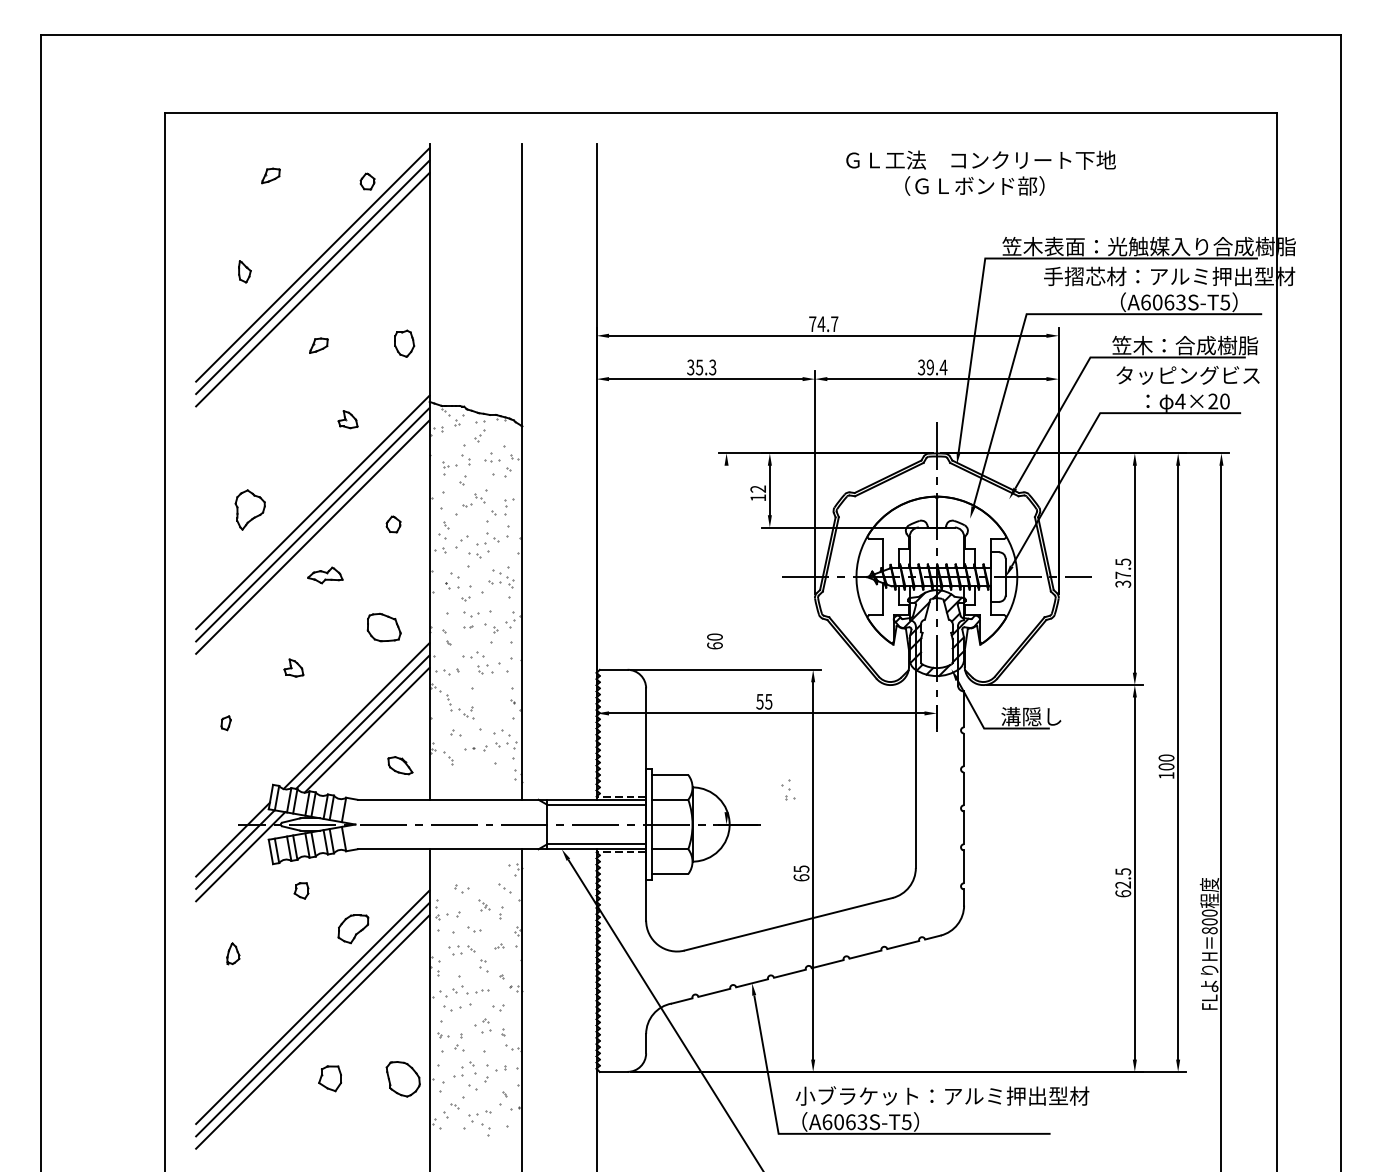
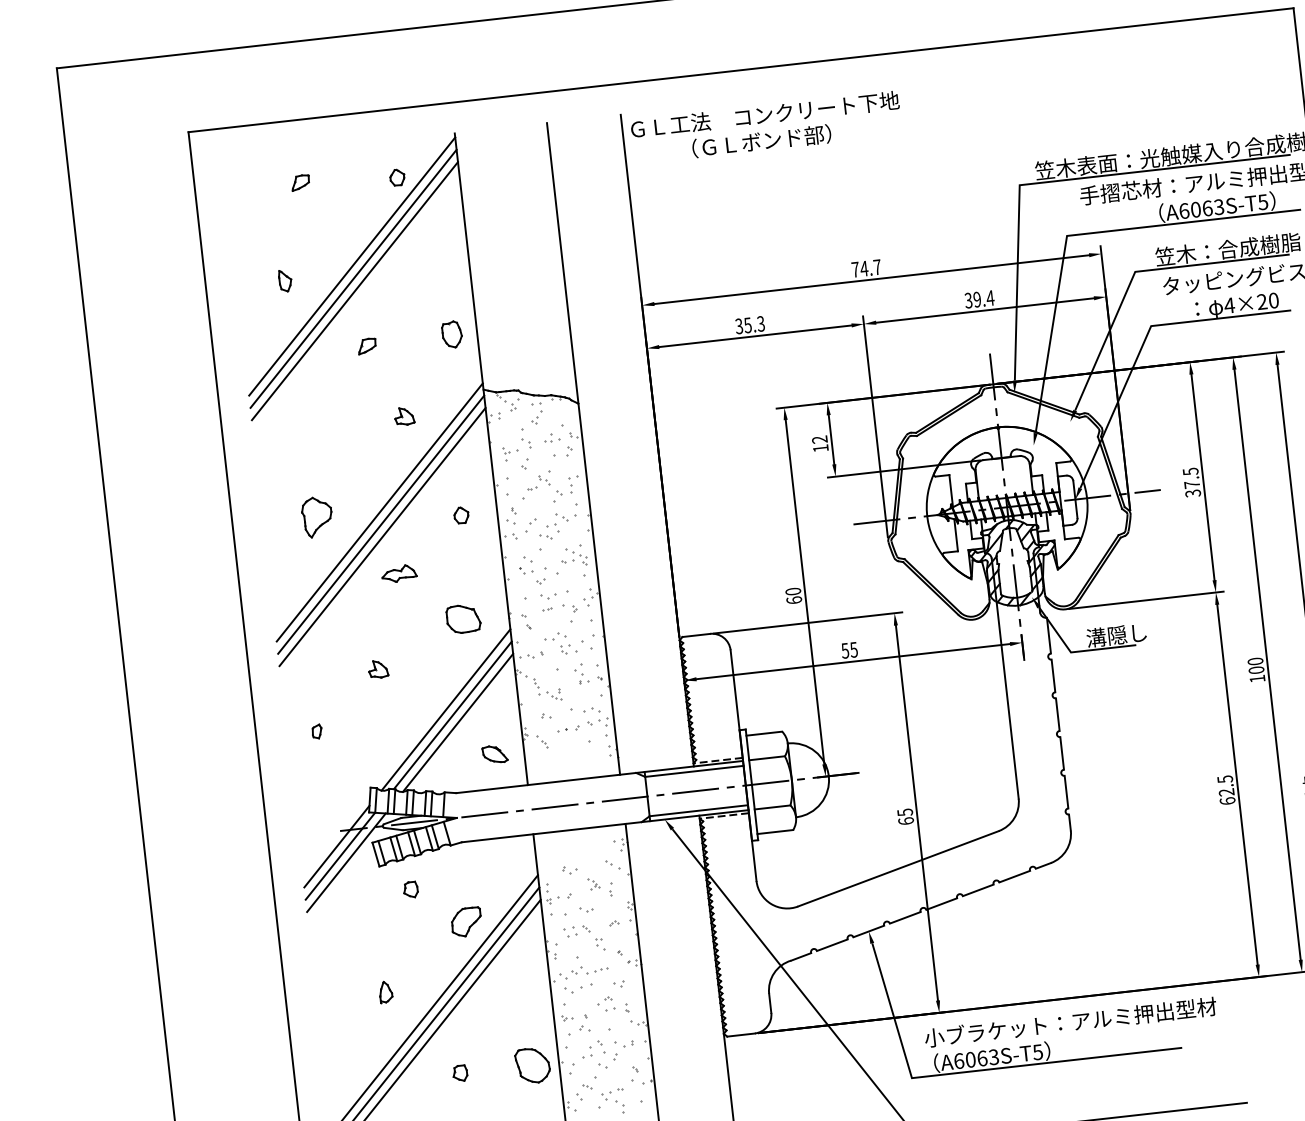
text: (980, 172) -> (765, 127), moved
line: (726, 638) -> (804, 591), added
part: (788, 789) -> (581, 674), moved
part: (233, 953) -> (385, 991), moved
part: (330, 1078) -> (460, 1073), size x0.62

